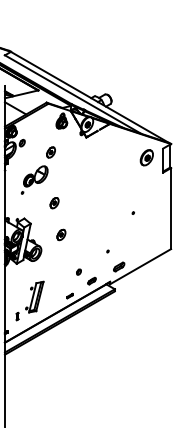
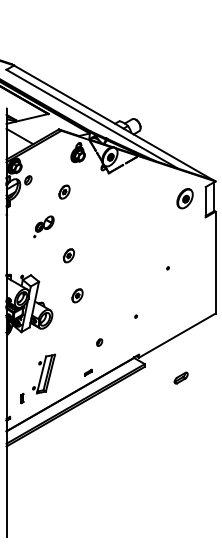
part: (34, 179) -> (43, 226), size x0.6
part: (118, 266) -> (180, 377), moved
part: (91, 280) -> (115, 353), removed

